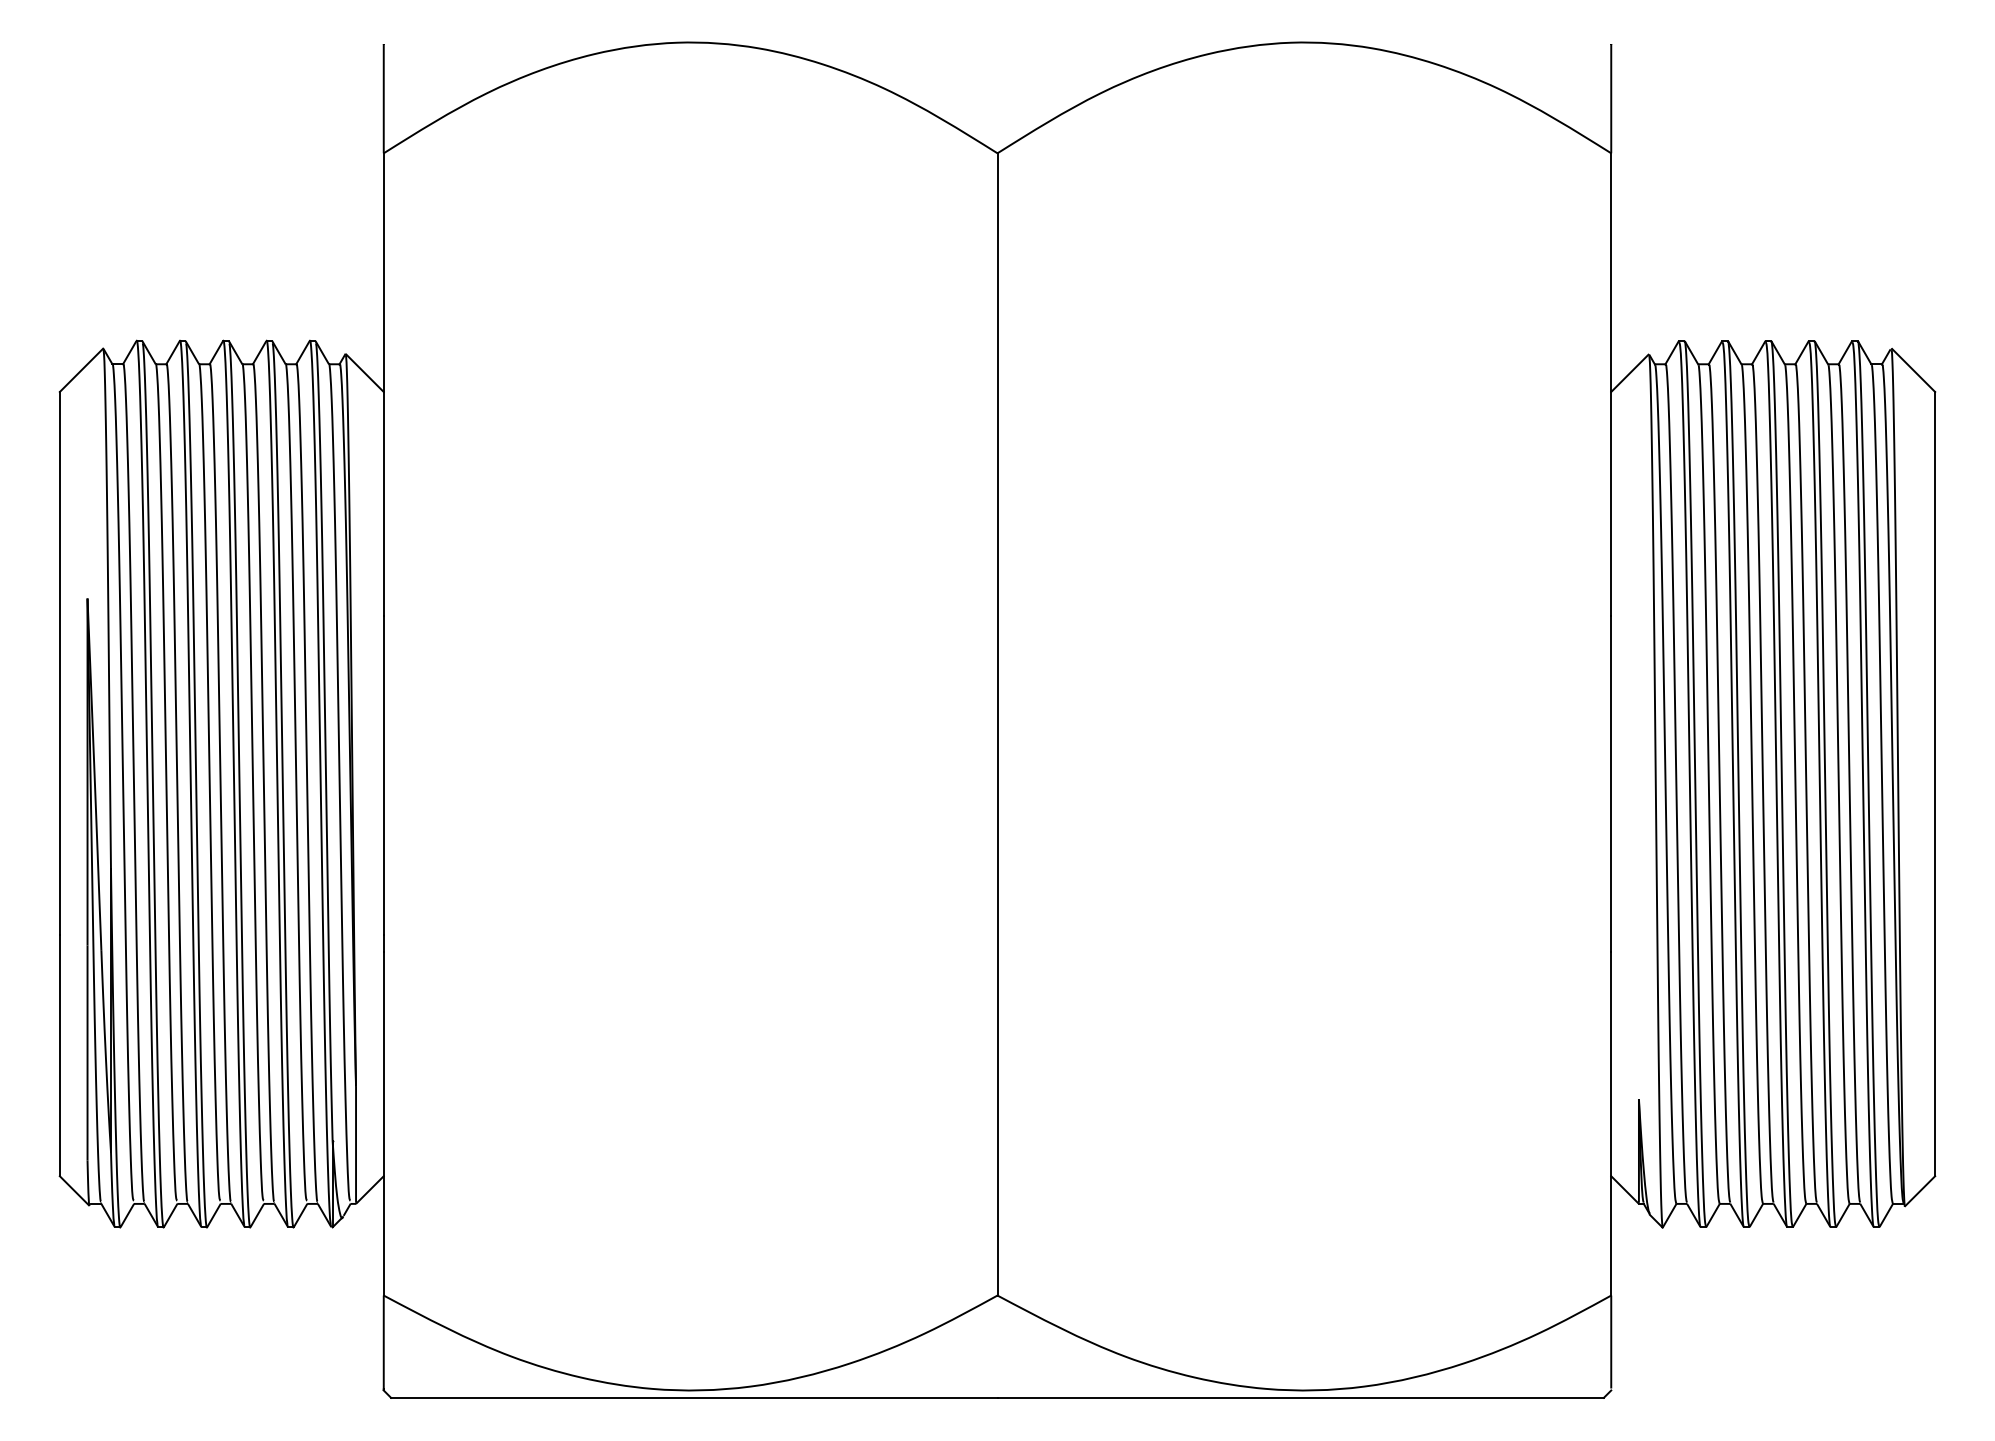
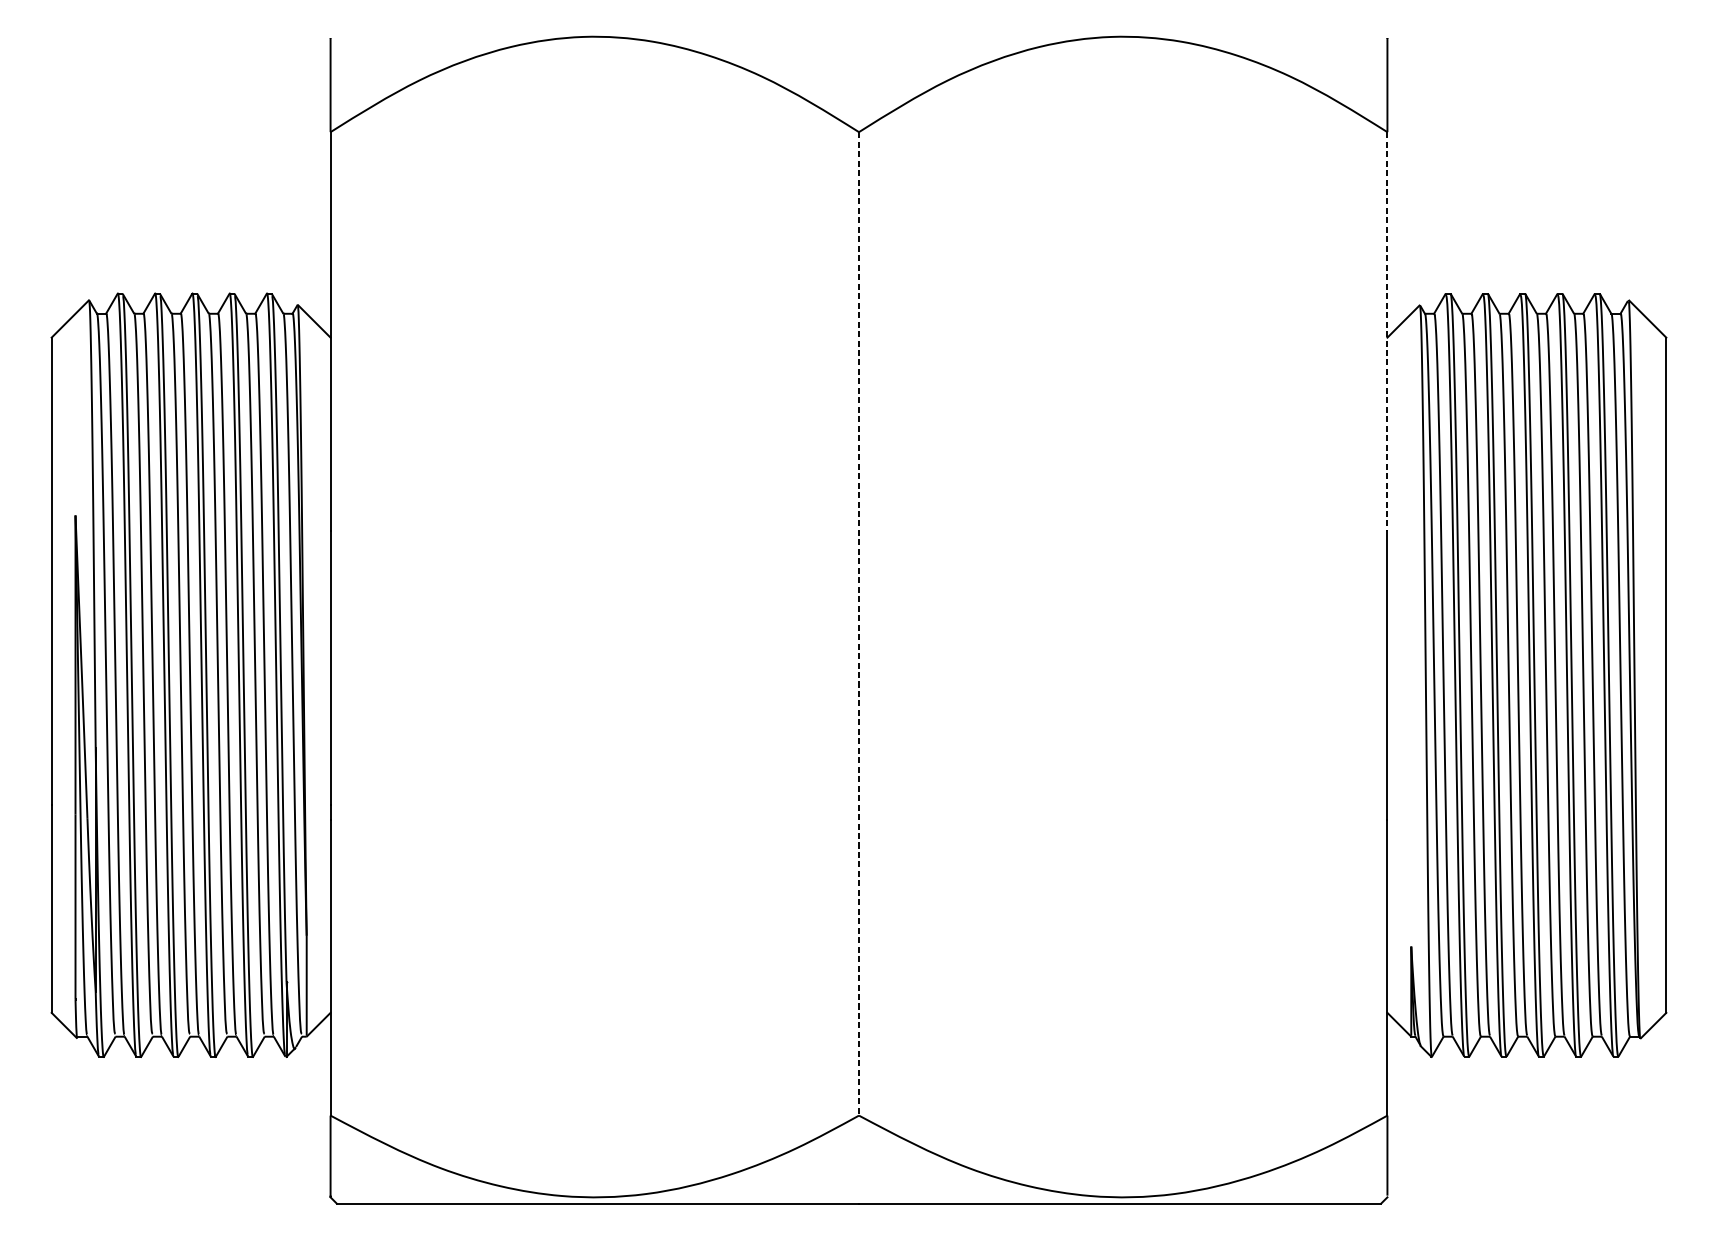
line: (1611, 385) -> (1387, 332), solid -> dashed
line: (997, 724) -> (859, 623), solid -> dashed

